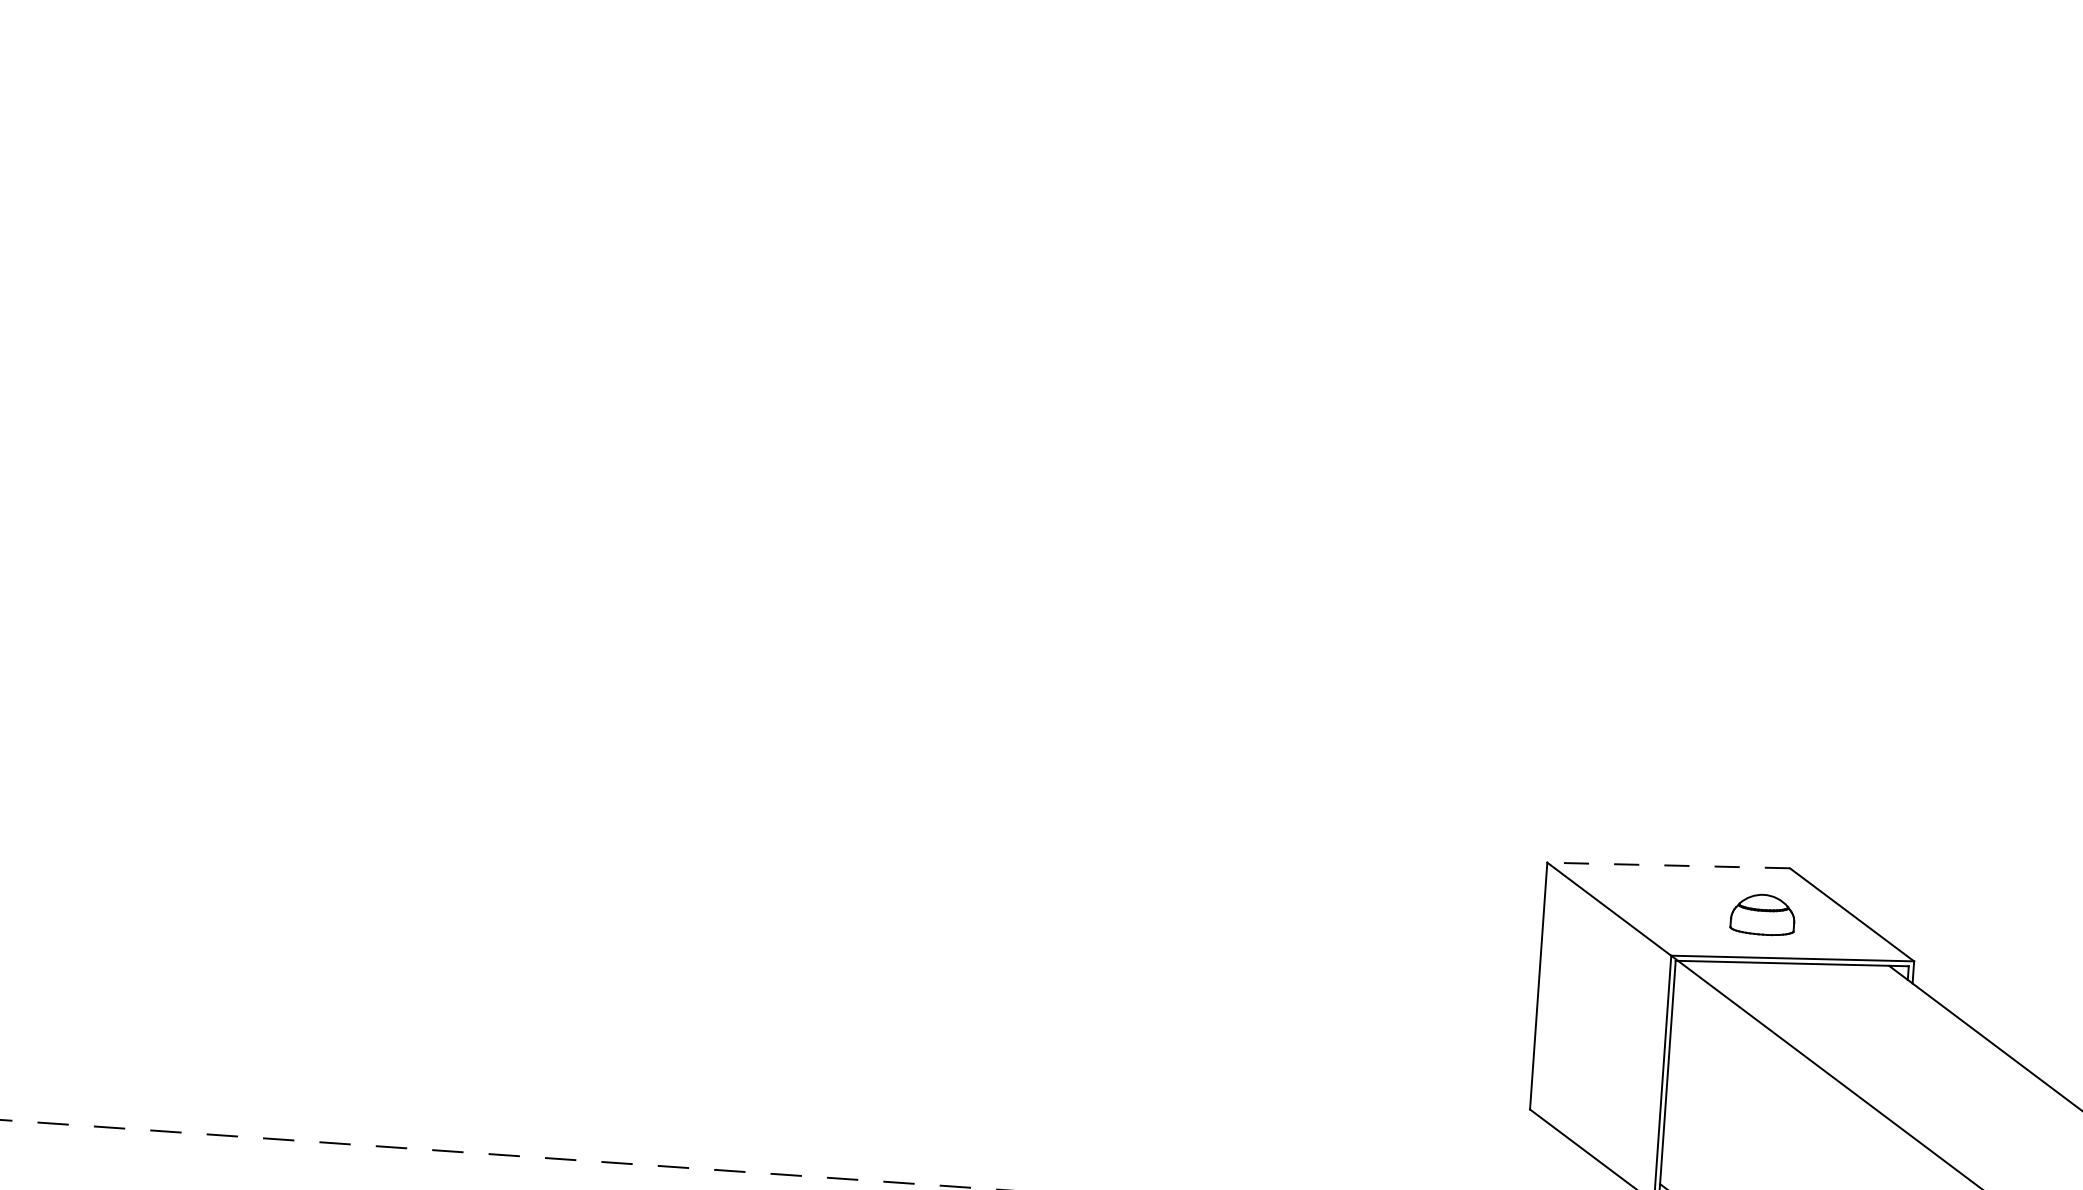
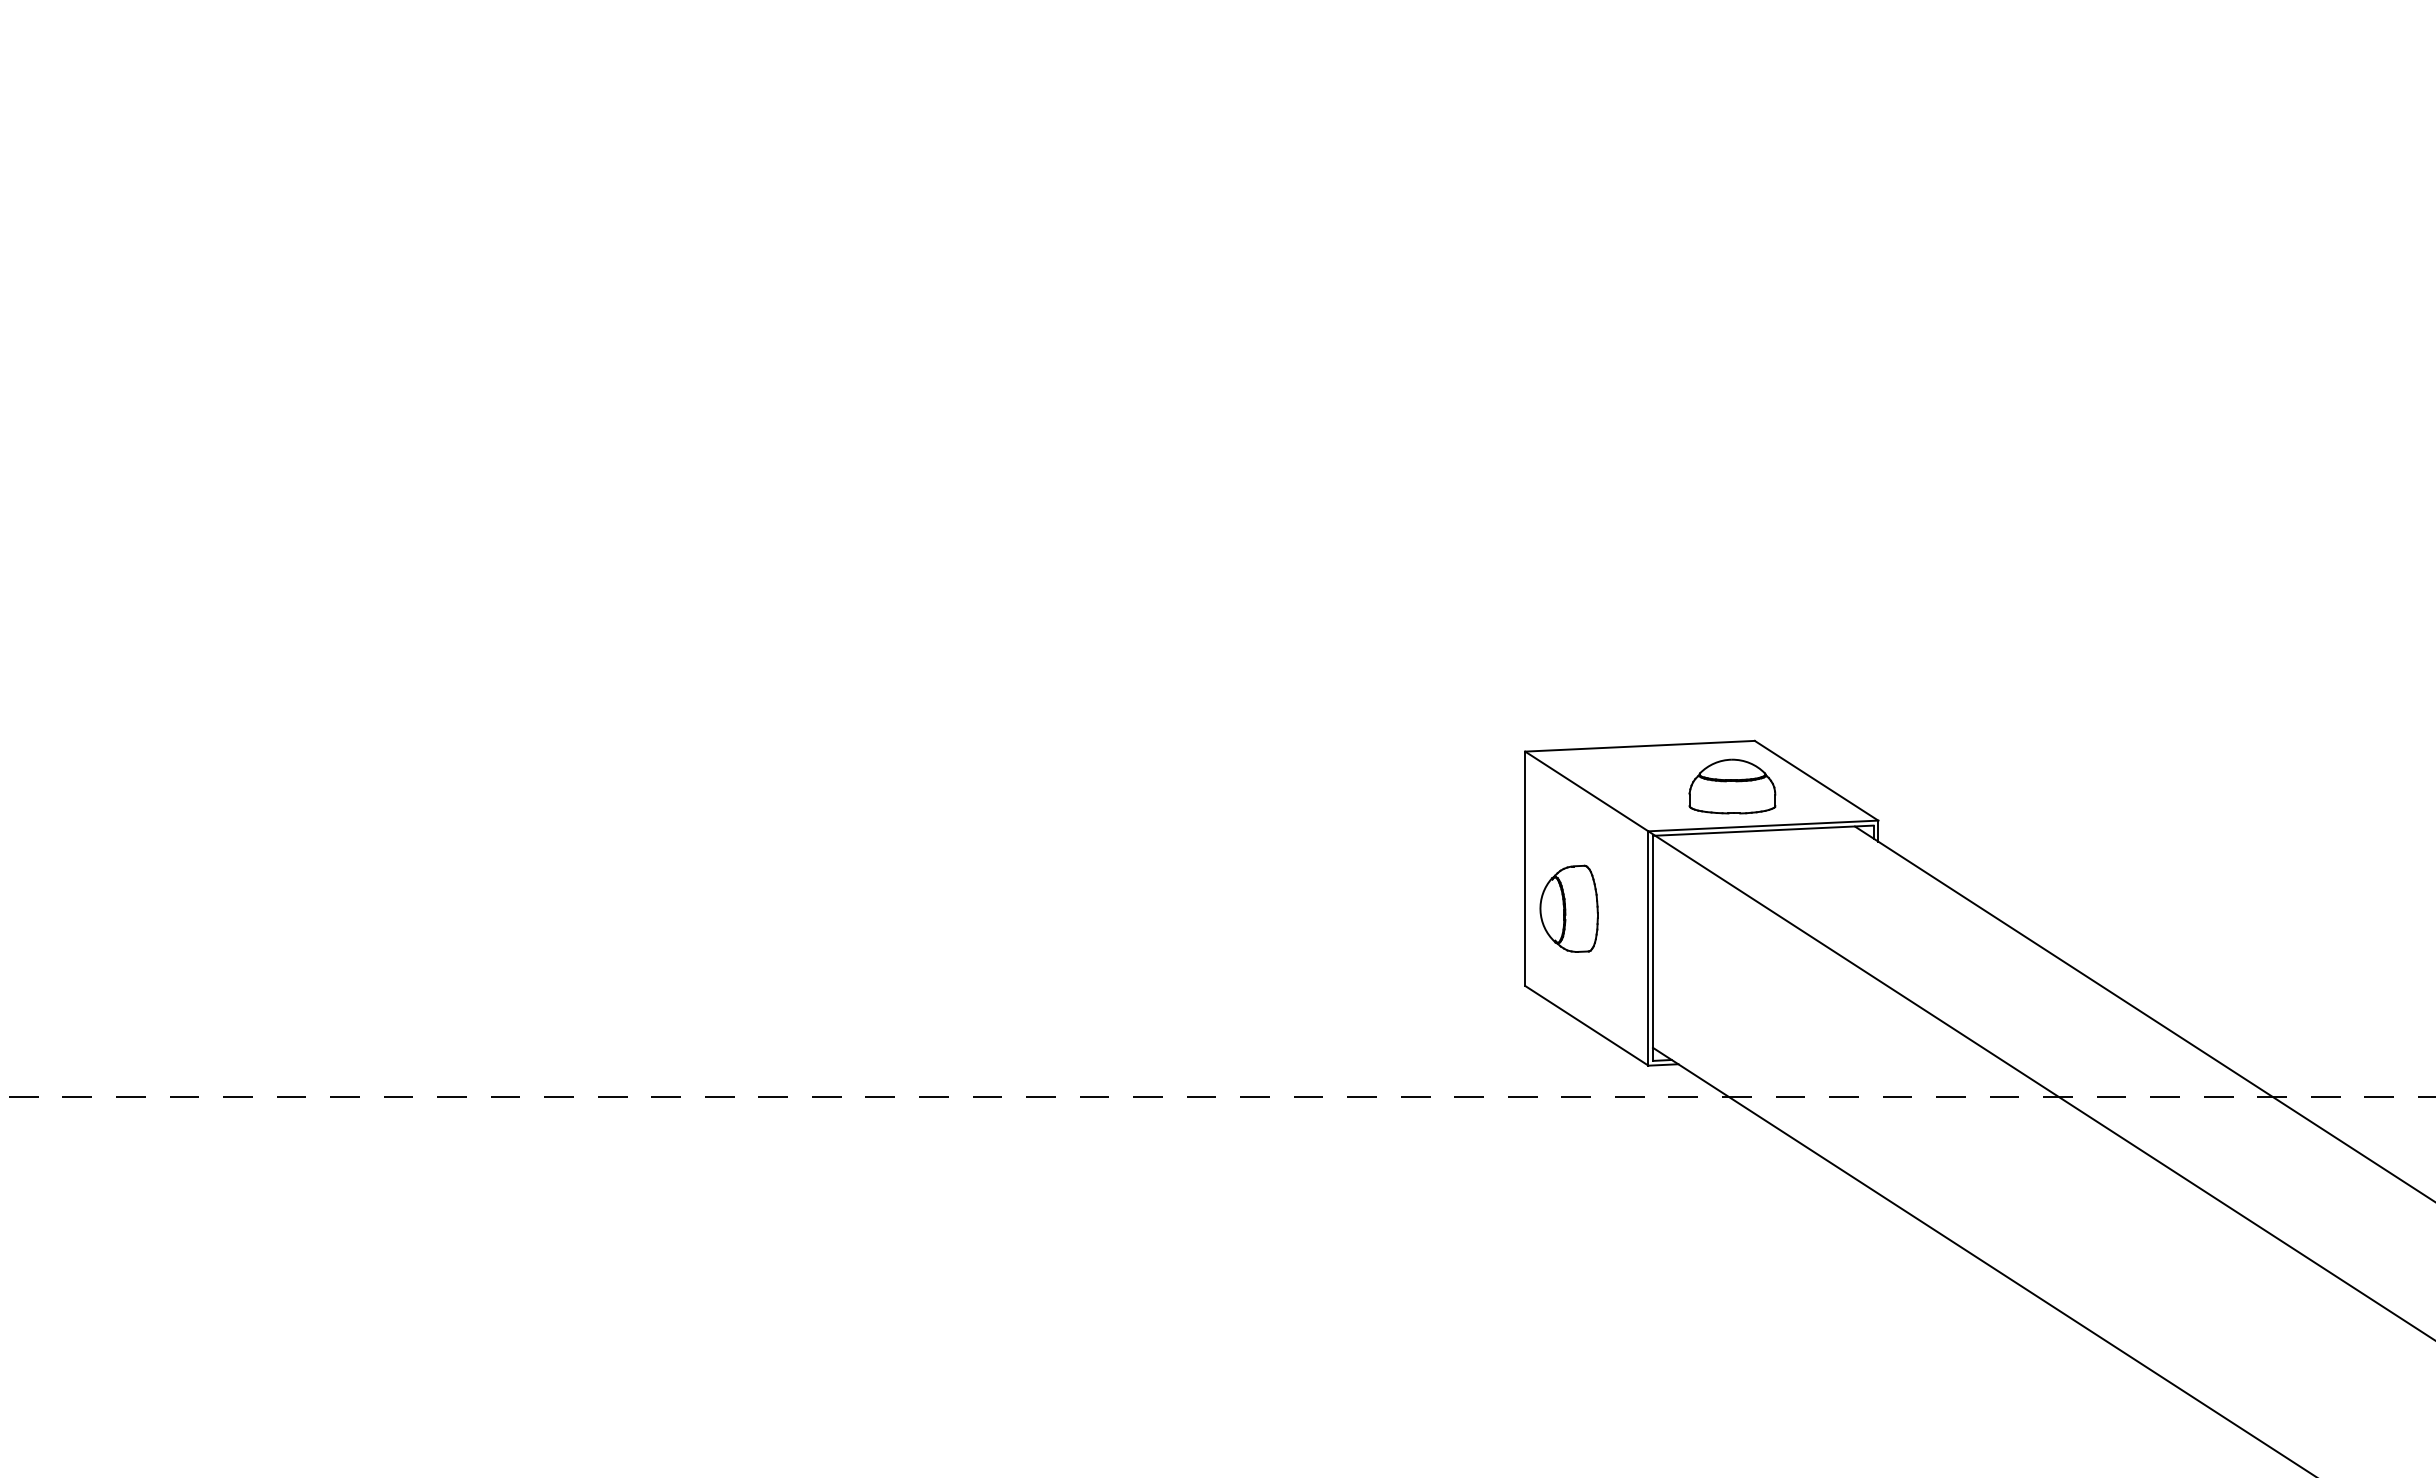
line: (1669, 865) -> (1640, 746), dashed -> solid
part: (1763, 914) -> (1732, 786), size x1.43
part: (1581, 1031) -> (1568, 908), added

